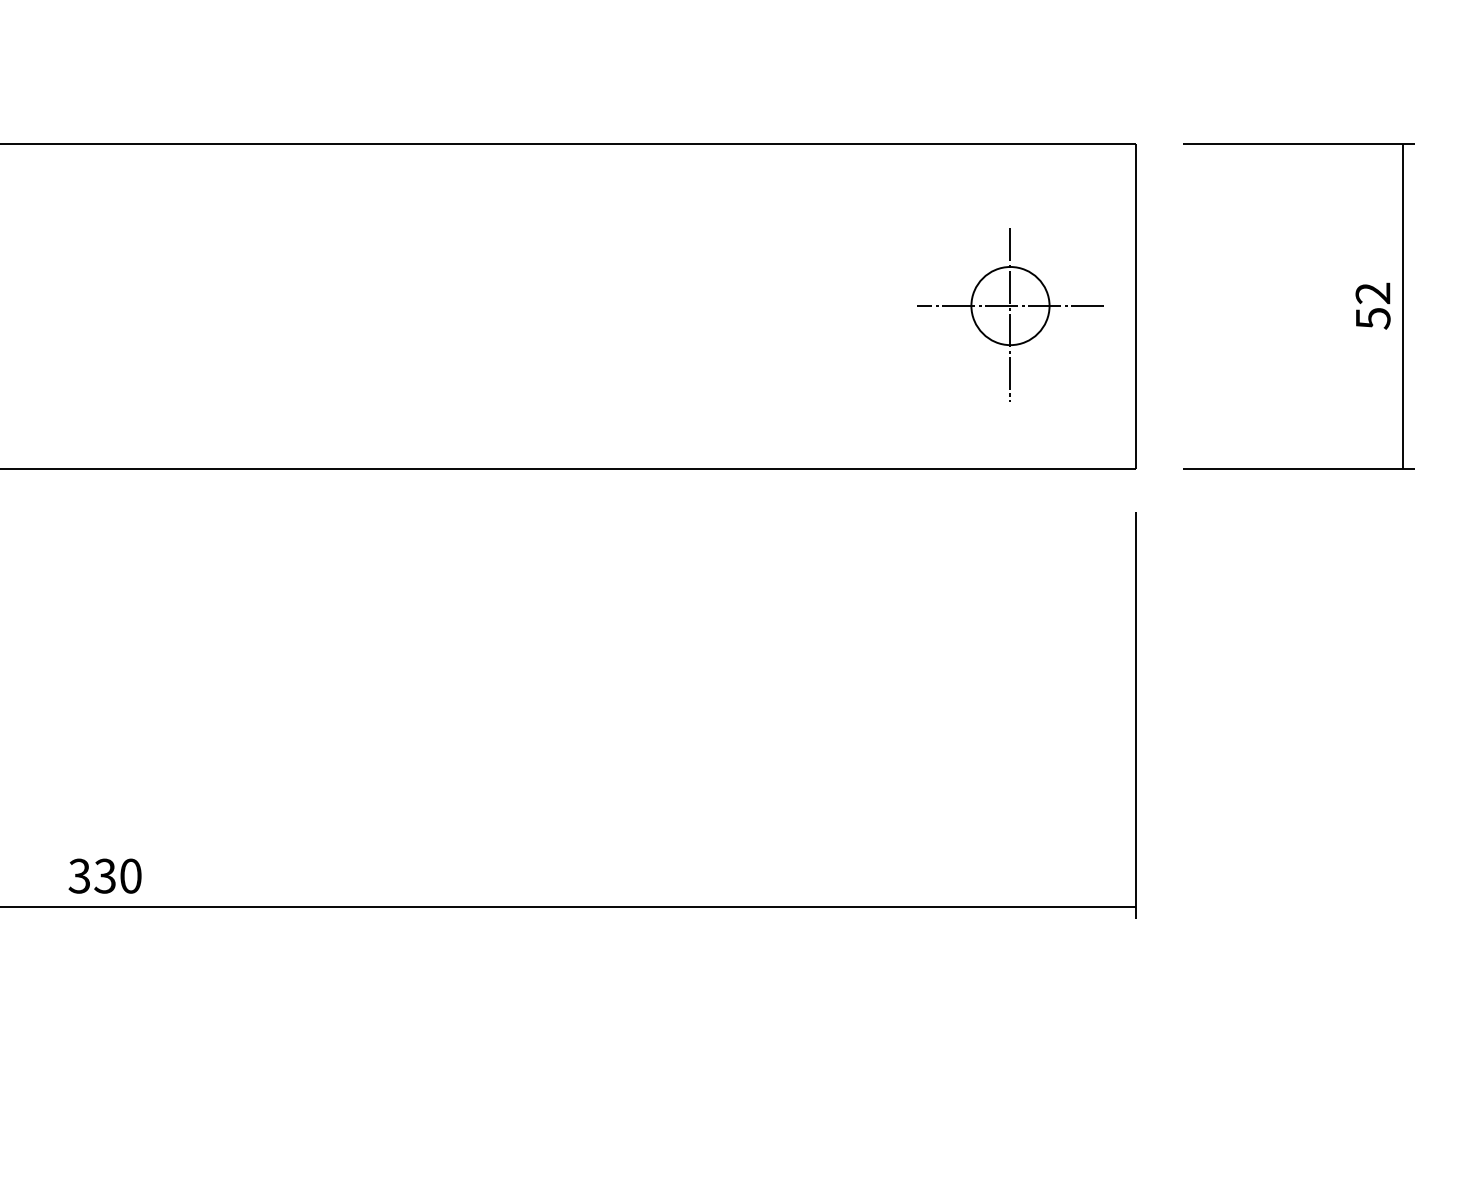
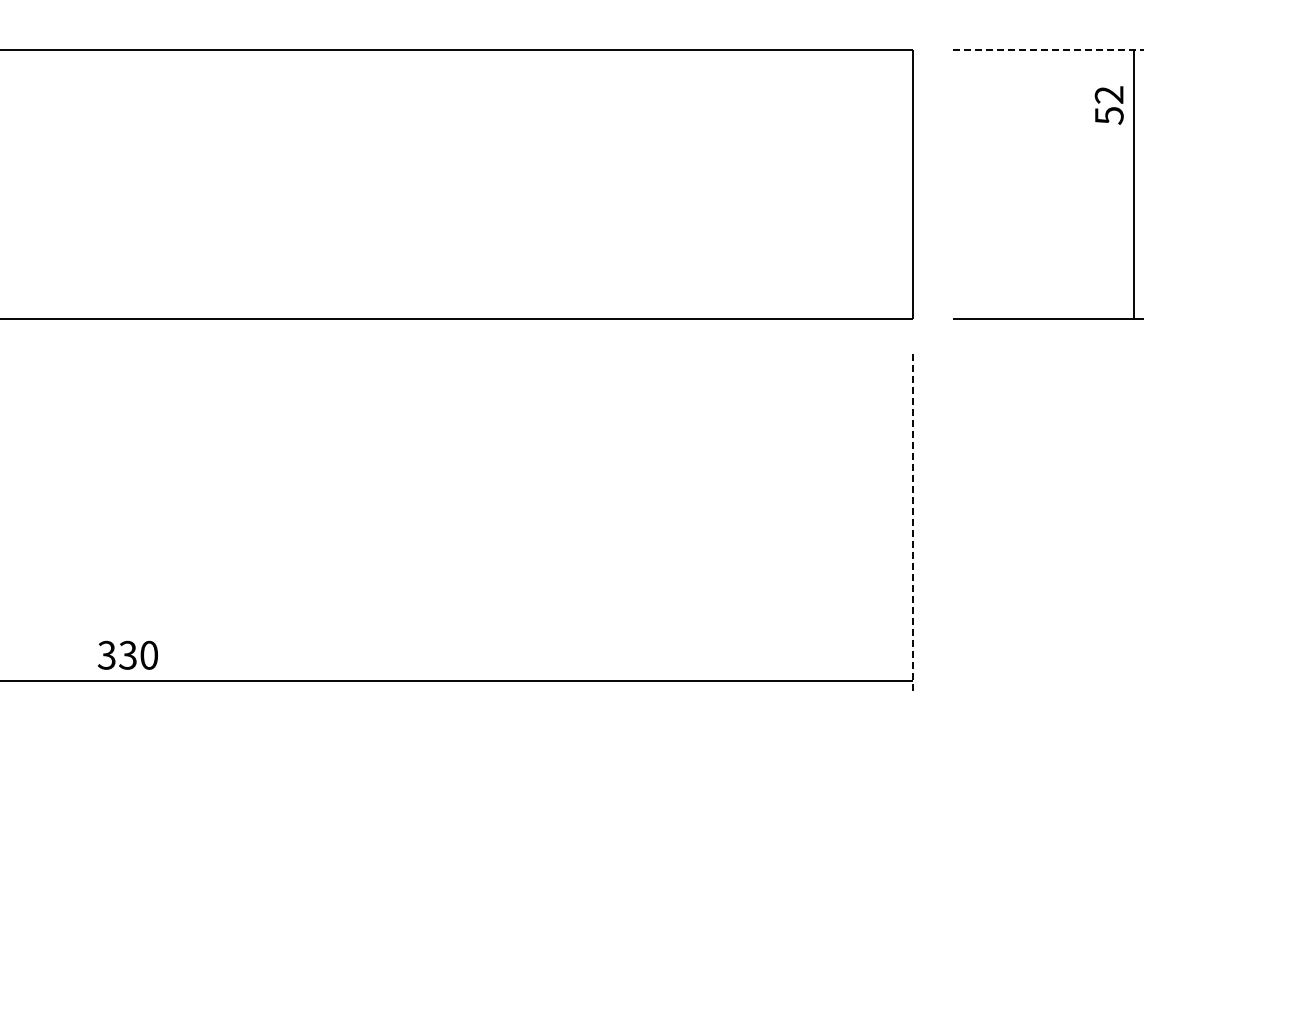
line: (1299, 143) -> (1048, 50), solid -> dashed
text: (1372, 306) -> (1108, 105), moved
part: (1010, 314) -> (809, 191), removed
line: (1136, 715) -> (913, 522), solid -> dashed
text: (104, 875) -> (127, 654), moved

